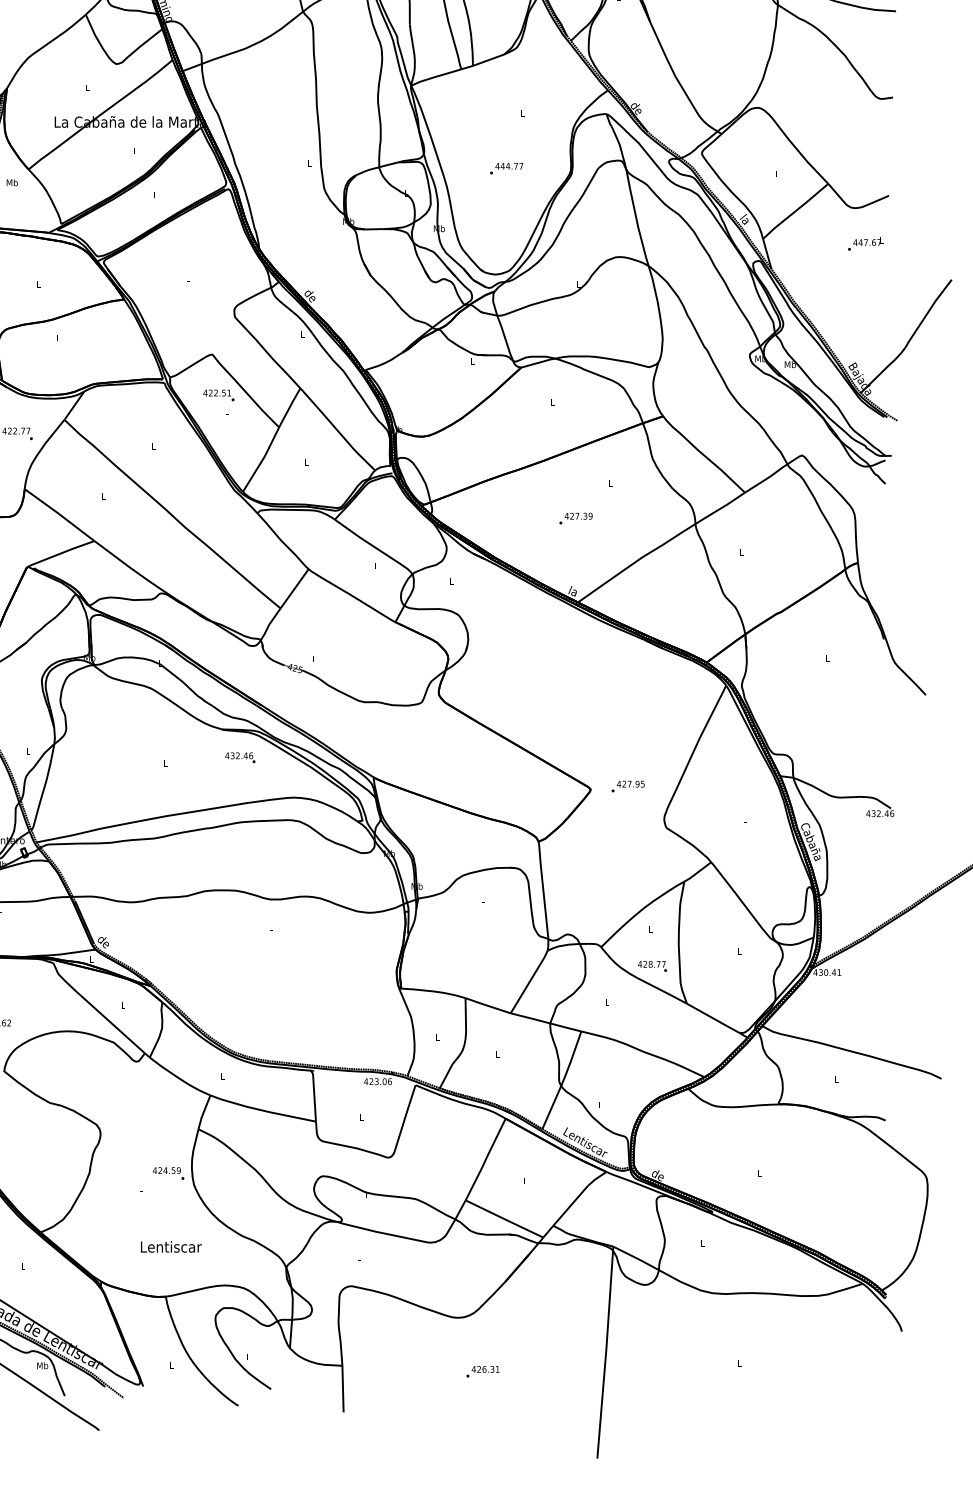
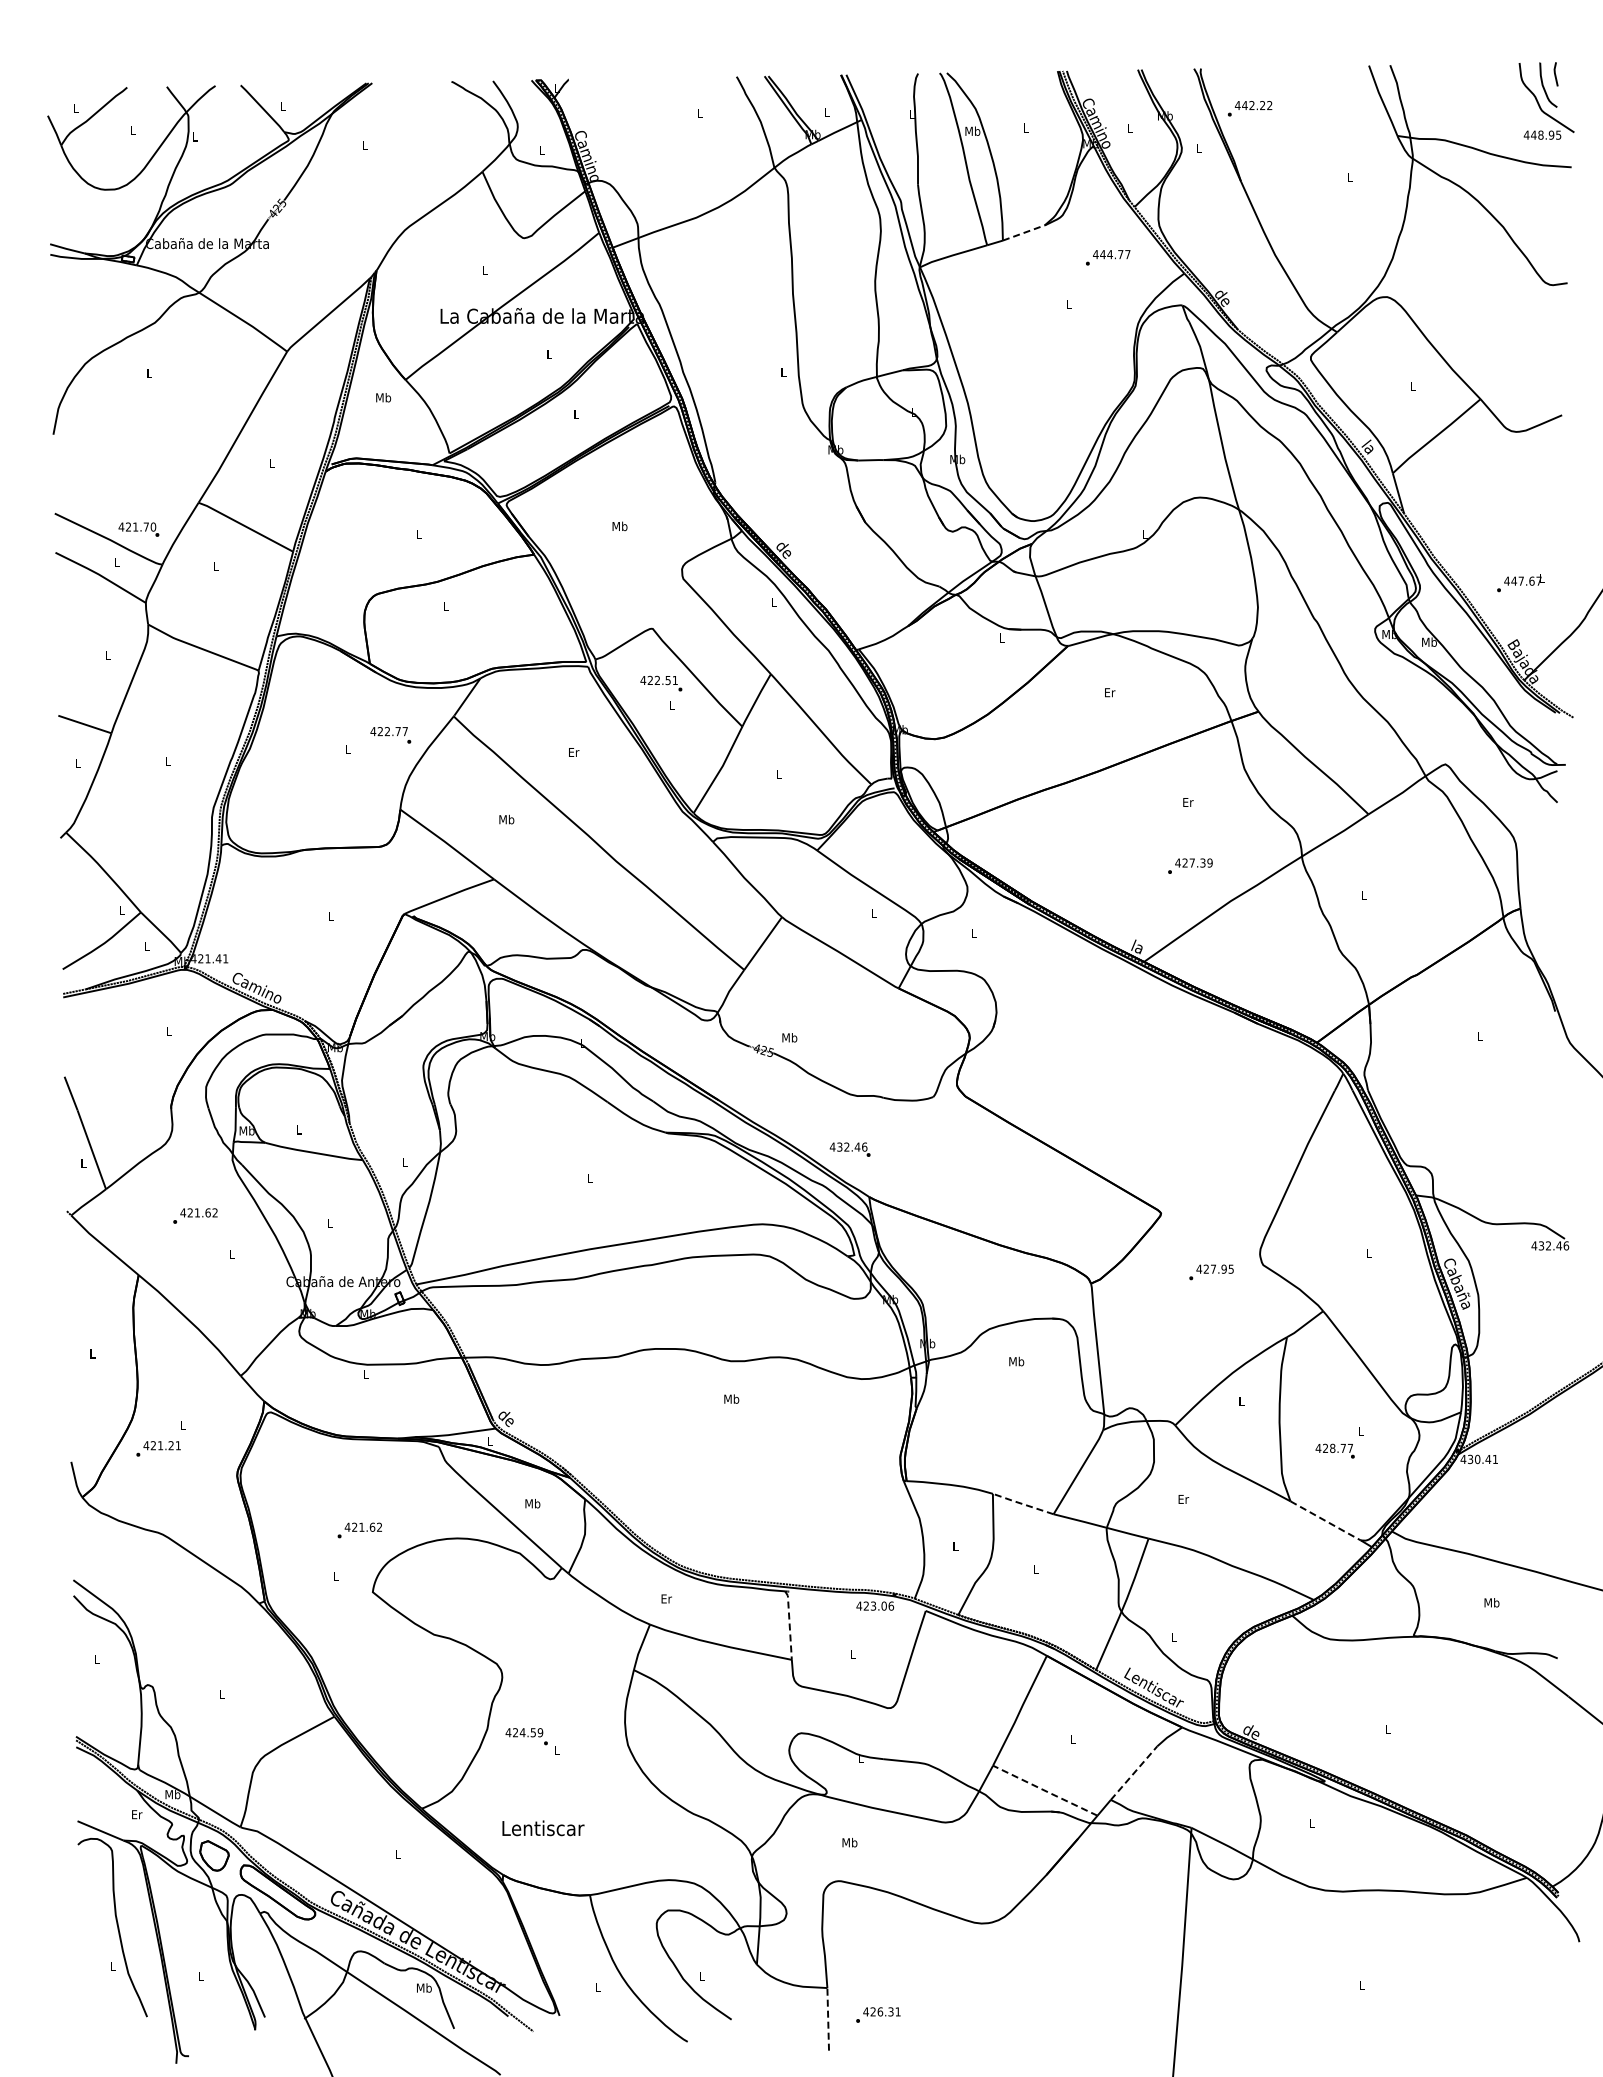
line: (489, 59) -> (1024, 232), solid -> dashed
text: (506, 168) -> (1108, 257), moved
text: (865, 244) -> (1520, 583), moved
text: (187, 278) -> (619, 526), L -> Mb
text: (553, 402) -> (1110, 692), L -> Er
text: (154, 446) -> (574, 752), L -> Er
text: (611, 483) -> (1188, 802), L -> Er
text: (103, 496) -> (506, 819), L -> Mb
text: (576, 518) -> (1190, 865), moved
text: (314, 658) -> (789, 1037), L -> Mb
text: (239, 757) -> (849, 1149), moved
text: (628, 786) -> (1211, 1272), moved
text: (483, 899) -> (1016, 1361), L -> Mb
text: (271, 927) -> (731, 1398), L -> Mb
text: (651, 965) -> (1334, 1450), moved
text: (607, 1002) -> (1183, 1499), L -> Er
text: (123, 1005) -> (532, 1503), L -> Mb
line: (487, 1006) -> (1022, 1504), solid -> dashed
line: (713, 1018) -> (1326, 1521), solid -> dashed
text: (222, 1076) -> (666, 1598), L -> Er
text: (836, 1078) -> (1491, 1602), L -> Mb
line: (314, 1095) -> (789, 1624), solid -> dashed
text: (168, 1173) -> (526, 1736), moved
line: (570, 1205) -> (1134, 1772), solid -> dashed
line: (504, 1218) -> (1045, 1790), solid -> dashed
text: (171, 1247) -> (543, 1828), moved
text: (358, 1257) -> (849, 1842), L -> Mb
text: (483, 1371) -> (878, 2014), moved
line: (343, 1388) -> (828, 2018), solid -> dashed

